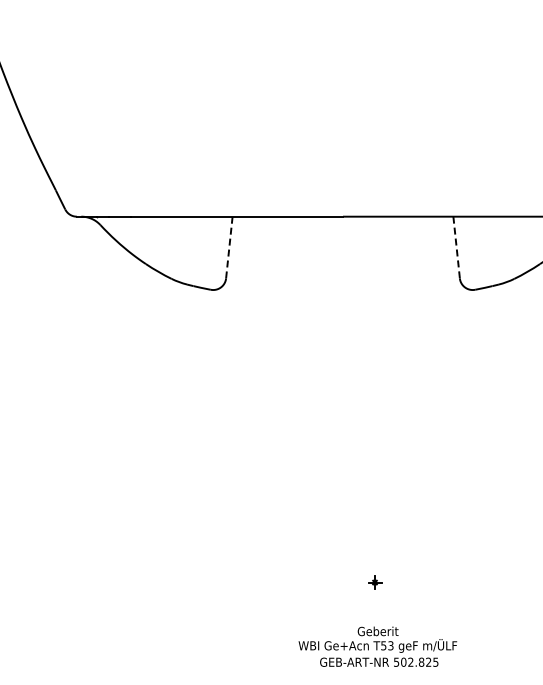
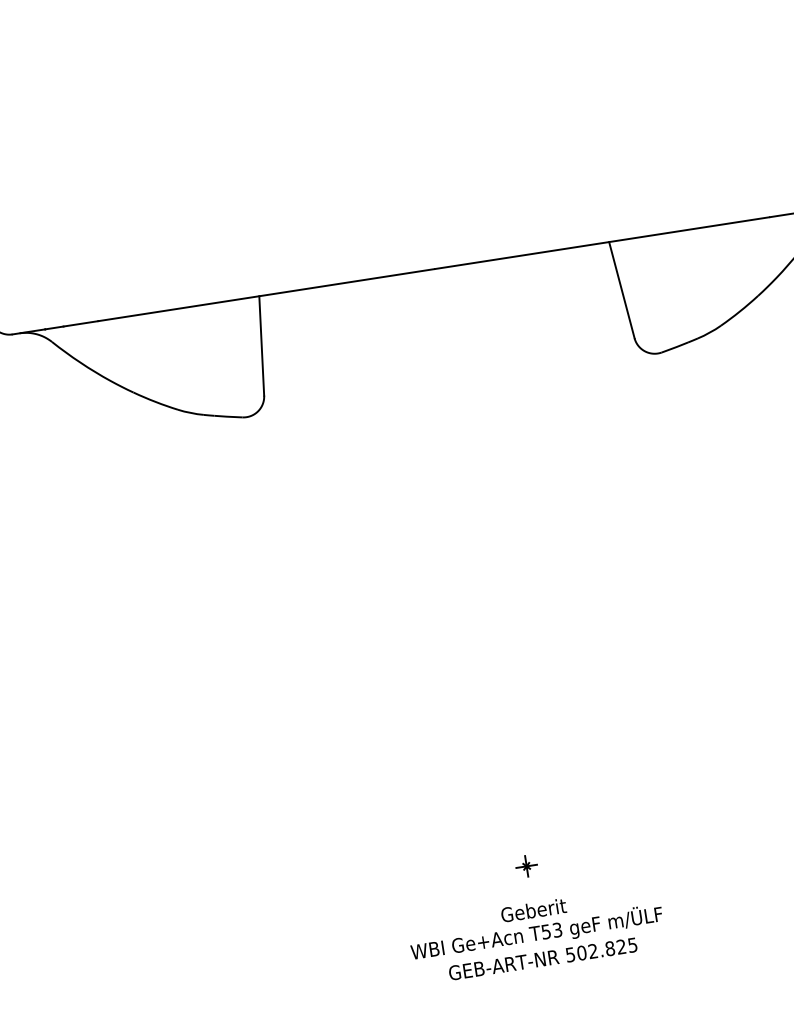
line: (229, 247) -> (261, 345), dashed -> solid
line: (456, 248) -> (621, 291), dashed -> solid
part: (375, 582) -> (527, 866), moved
text: (377, 646) -> (536, 934), moved

